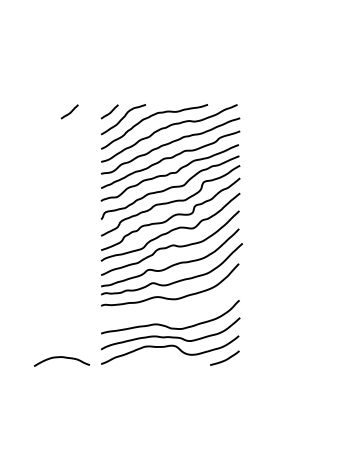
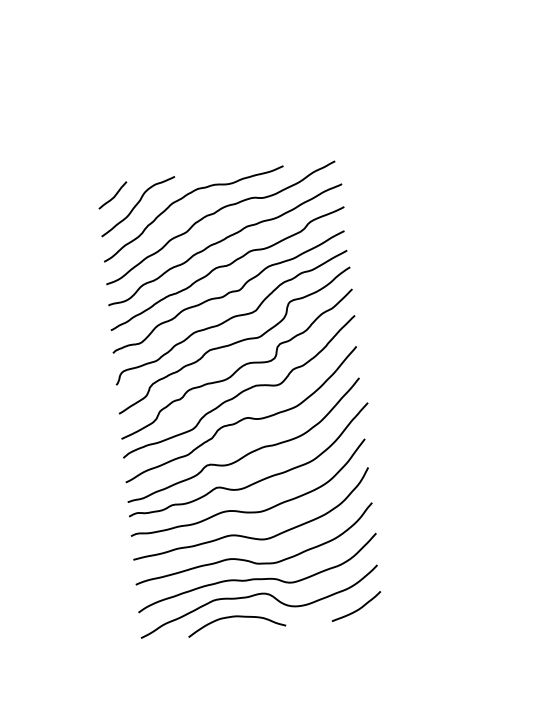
curve: (70, 111) -> (44, 201), removed
curve: (165, 311) -> (244, 535), added
curve: (63, 358) -> (238, 618), moved

